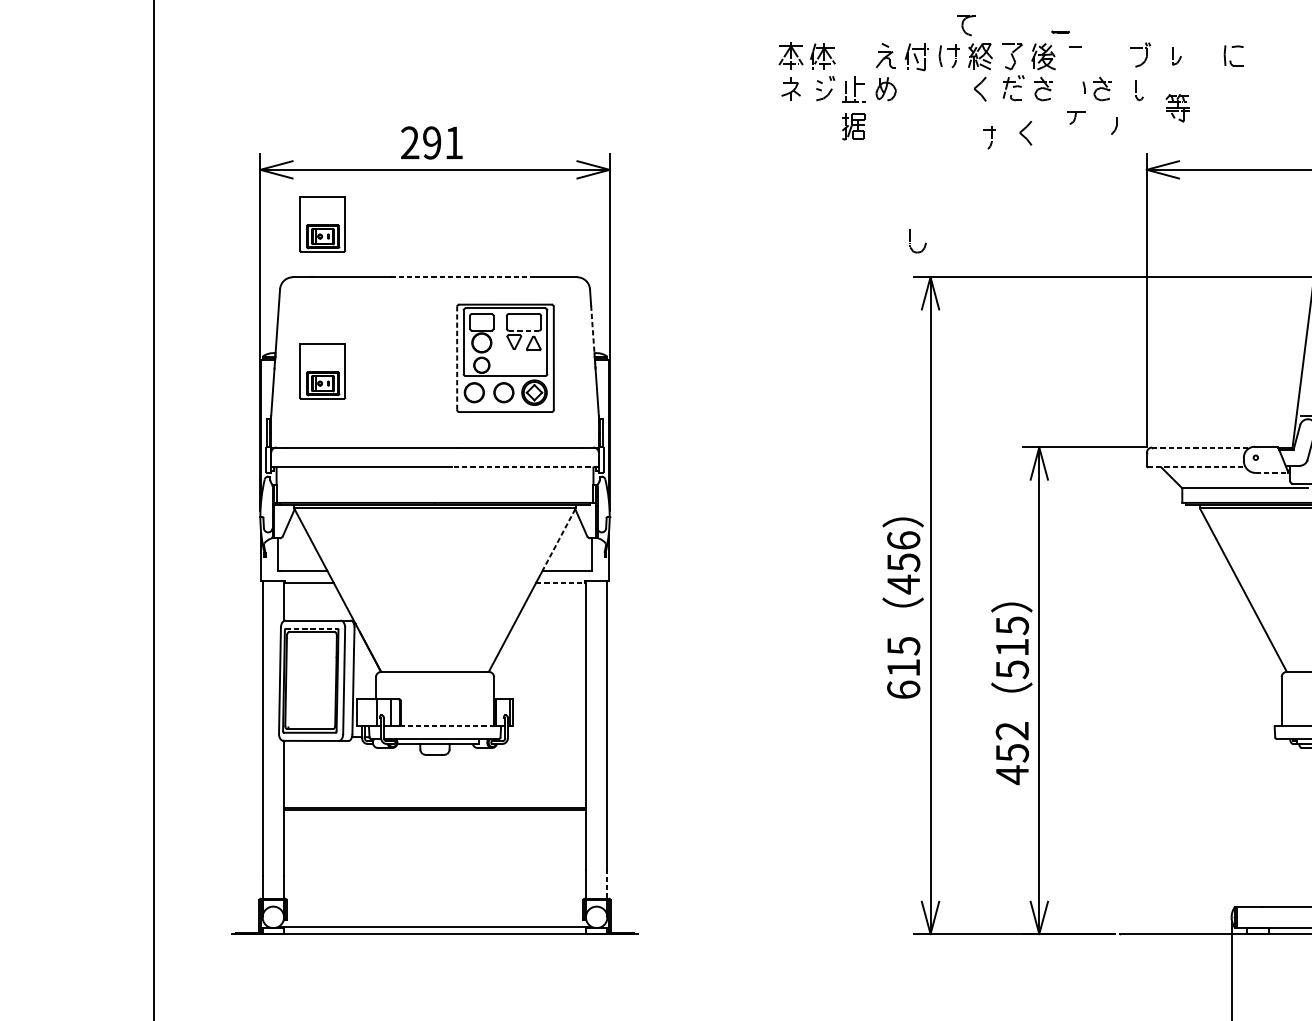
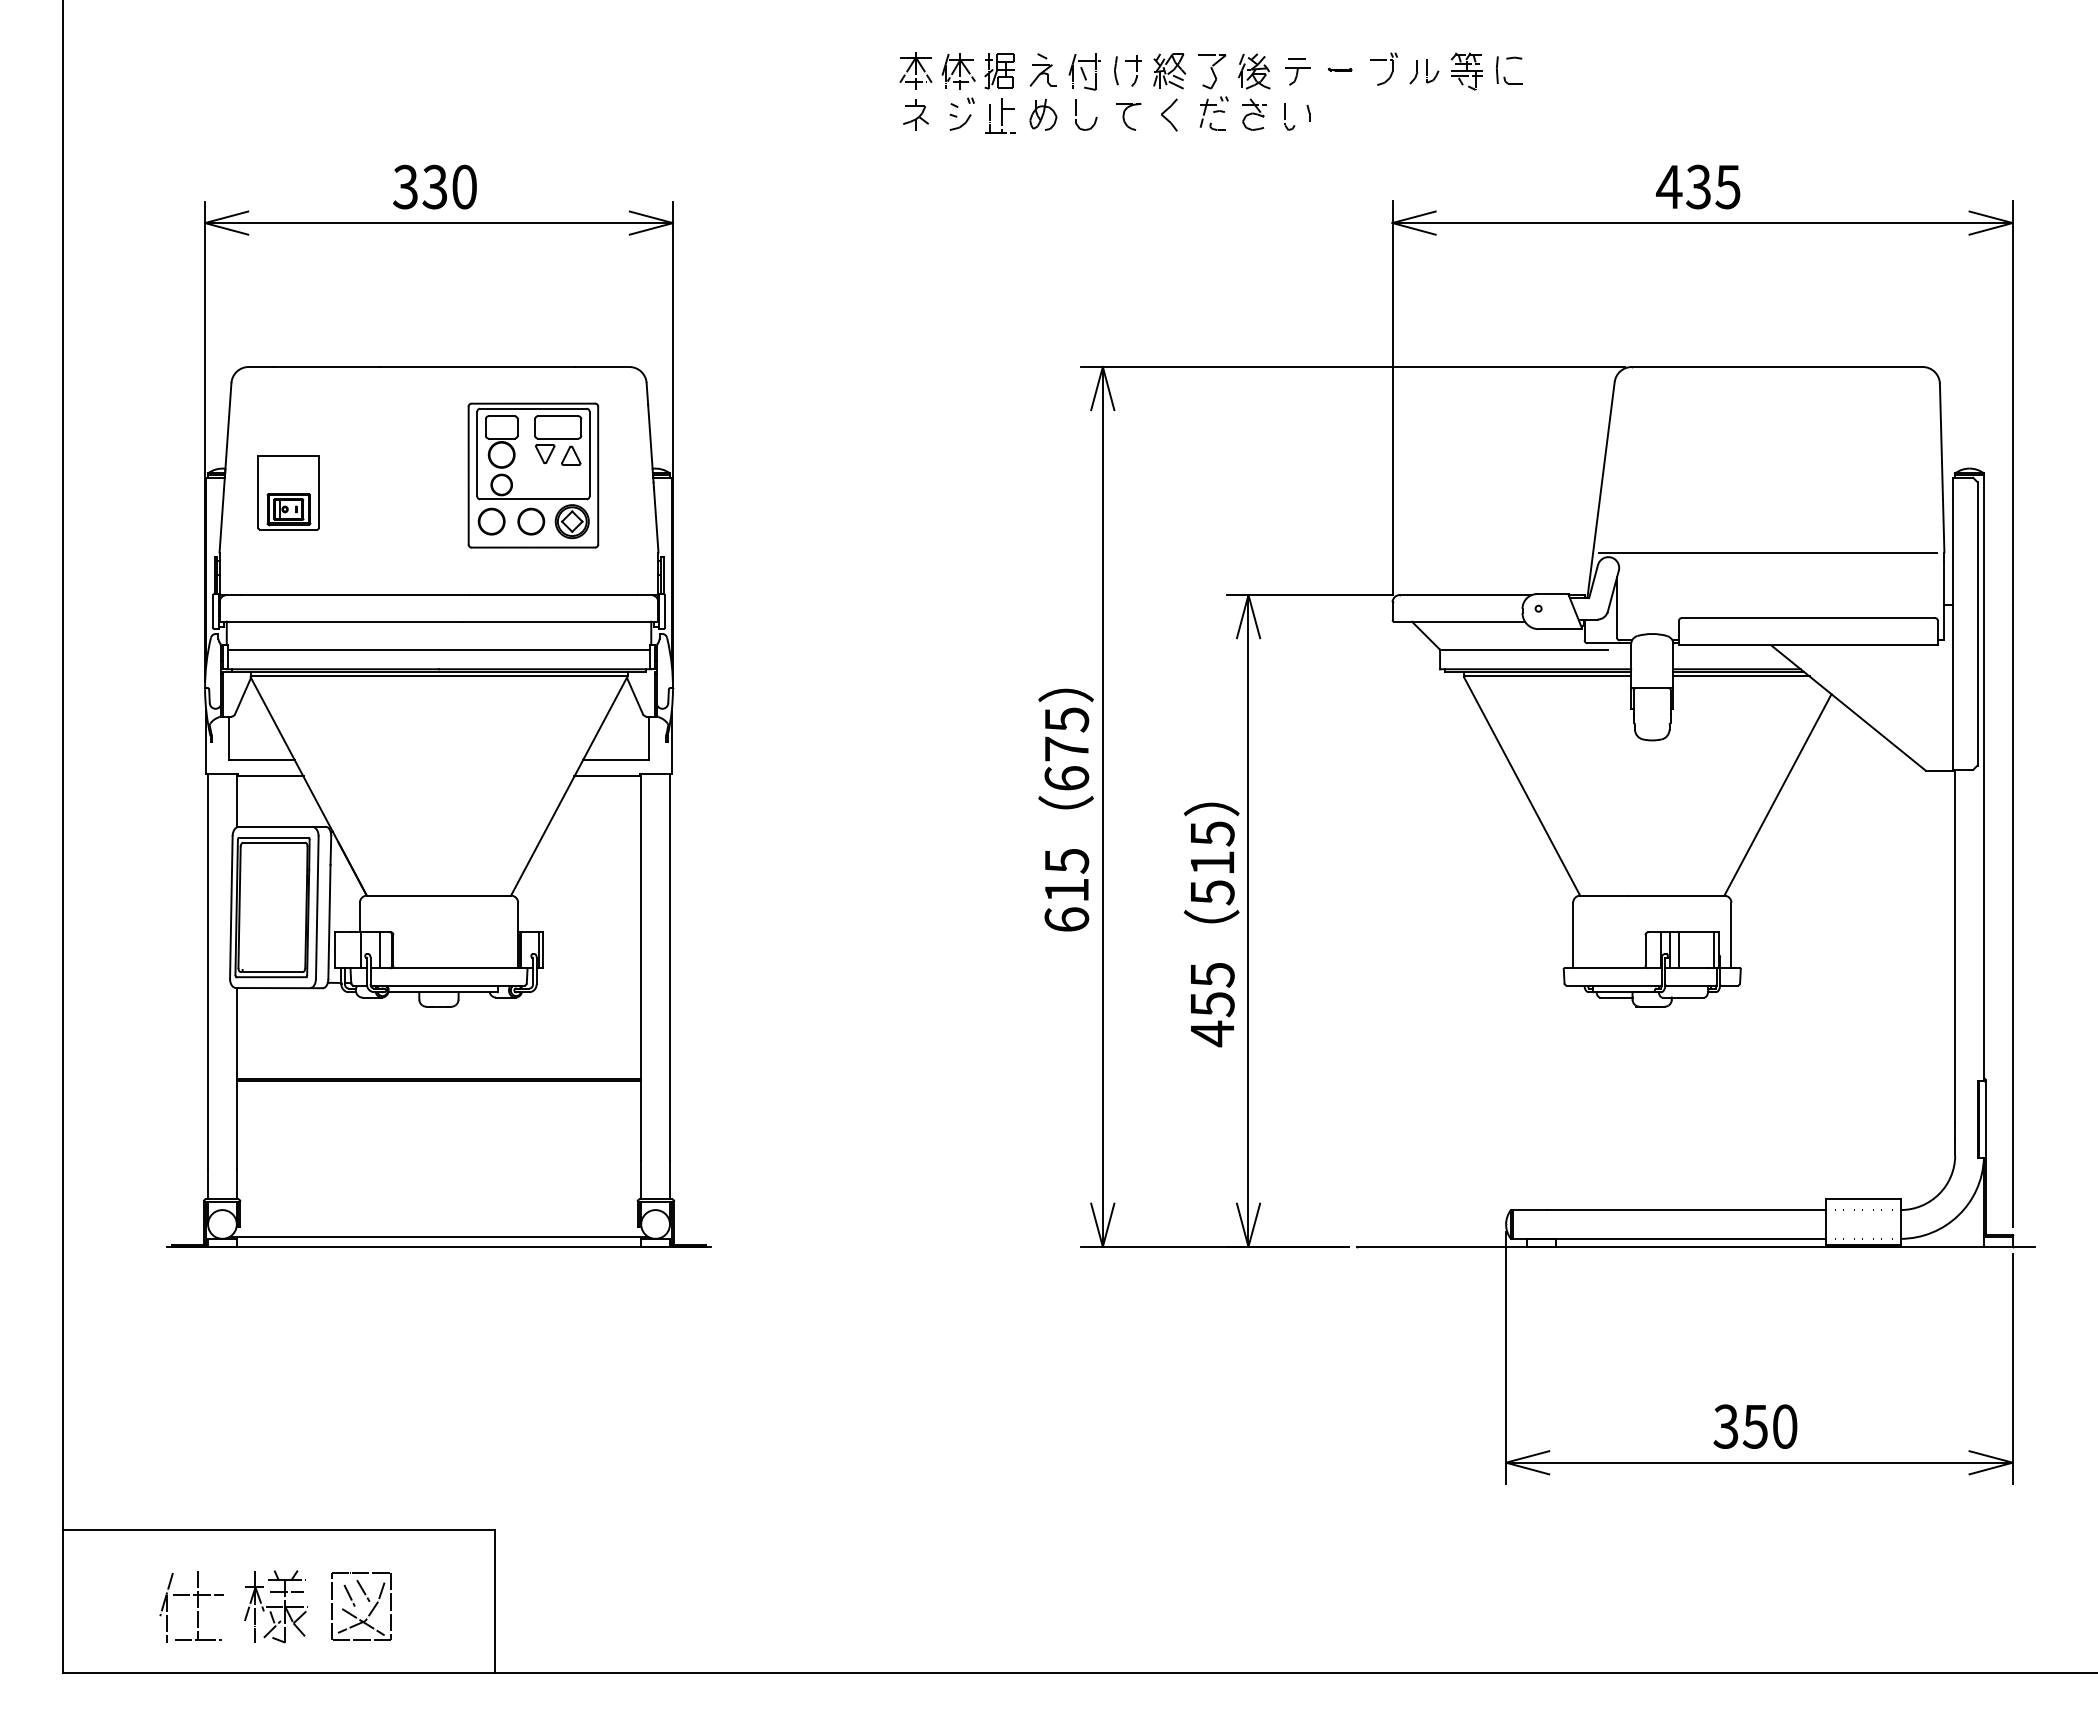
part: (966, 25) -> (1128, 116), moved
line: (1060, 32) -> (1340, 69), moved
part: (1102, 88) -> (1333, 114), removed
part: (1139, 90) -> (1289, 116), moved
part: (1177, 108) -> (1466, 71), moved
part: (1075, 117) -> (1297, 76), moved
part: (853, 126) -> (999, 71), moved
part: (1113, 126) -> (1413, 72), moved
part: (1025, 132) -> (1230, 173), removed
part: (989, 137) -> (1181, 179), removed
text: (431, 142) -> (434, 186), 291 -> 330
part: (322, 223) -> (288, 295), removed
part: (925, 243) -> (1095, 117), moved
line: (463, 277) -> (476, 367), dashed -> solid
line: (592, 329) -> (650, 436), dashed -> solid
line: (523, 330) -> (557, 438), dashed -> solid
line: (457, 358) -> (468, 475), dashed -> solid
line: (1202, 447) -> (1466, 595), dashed -> solid
line: (524, 467) -> (559, 621), dashed -> solid
line: (1196, 467) -> (1459, 621), dashed -> solid
line: (1272, 473) -> (1560, 629), dashed -> solid
line: (434, 488) -> (438, 649), added
line: (559, 539) -> (605, 718), dashed -> solid
text: (903, 562) -> (1066, 749), 456 -> 675
line: (560, 582) -> (607, 776), dashed -> solid
line: (312, 628) -> (274, 837), dashed -> solid
line: (446, 726) -> (454, 968), dashed -> solid
text: (1012, 730) -> (1212, 974), 452 -> 455
line: (607, 883) -> (669, 1179), dashed -> solid

